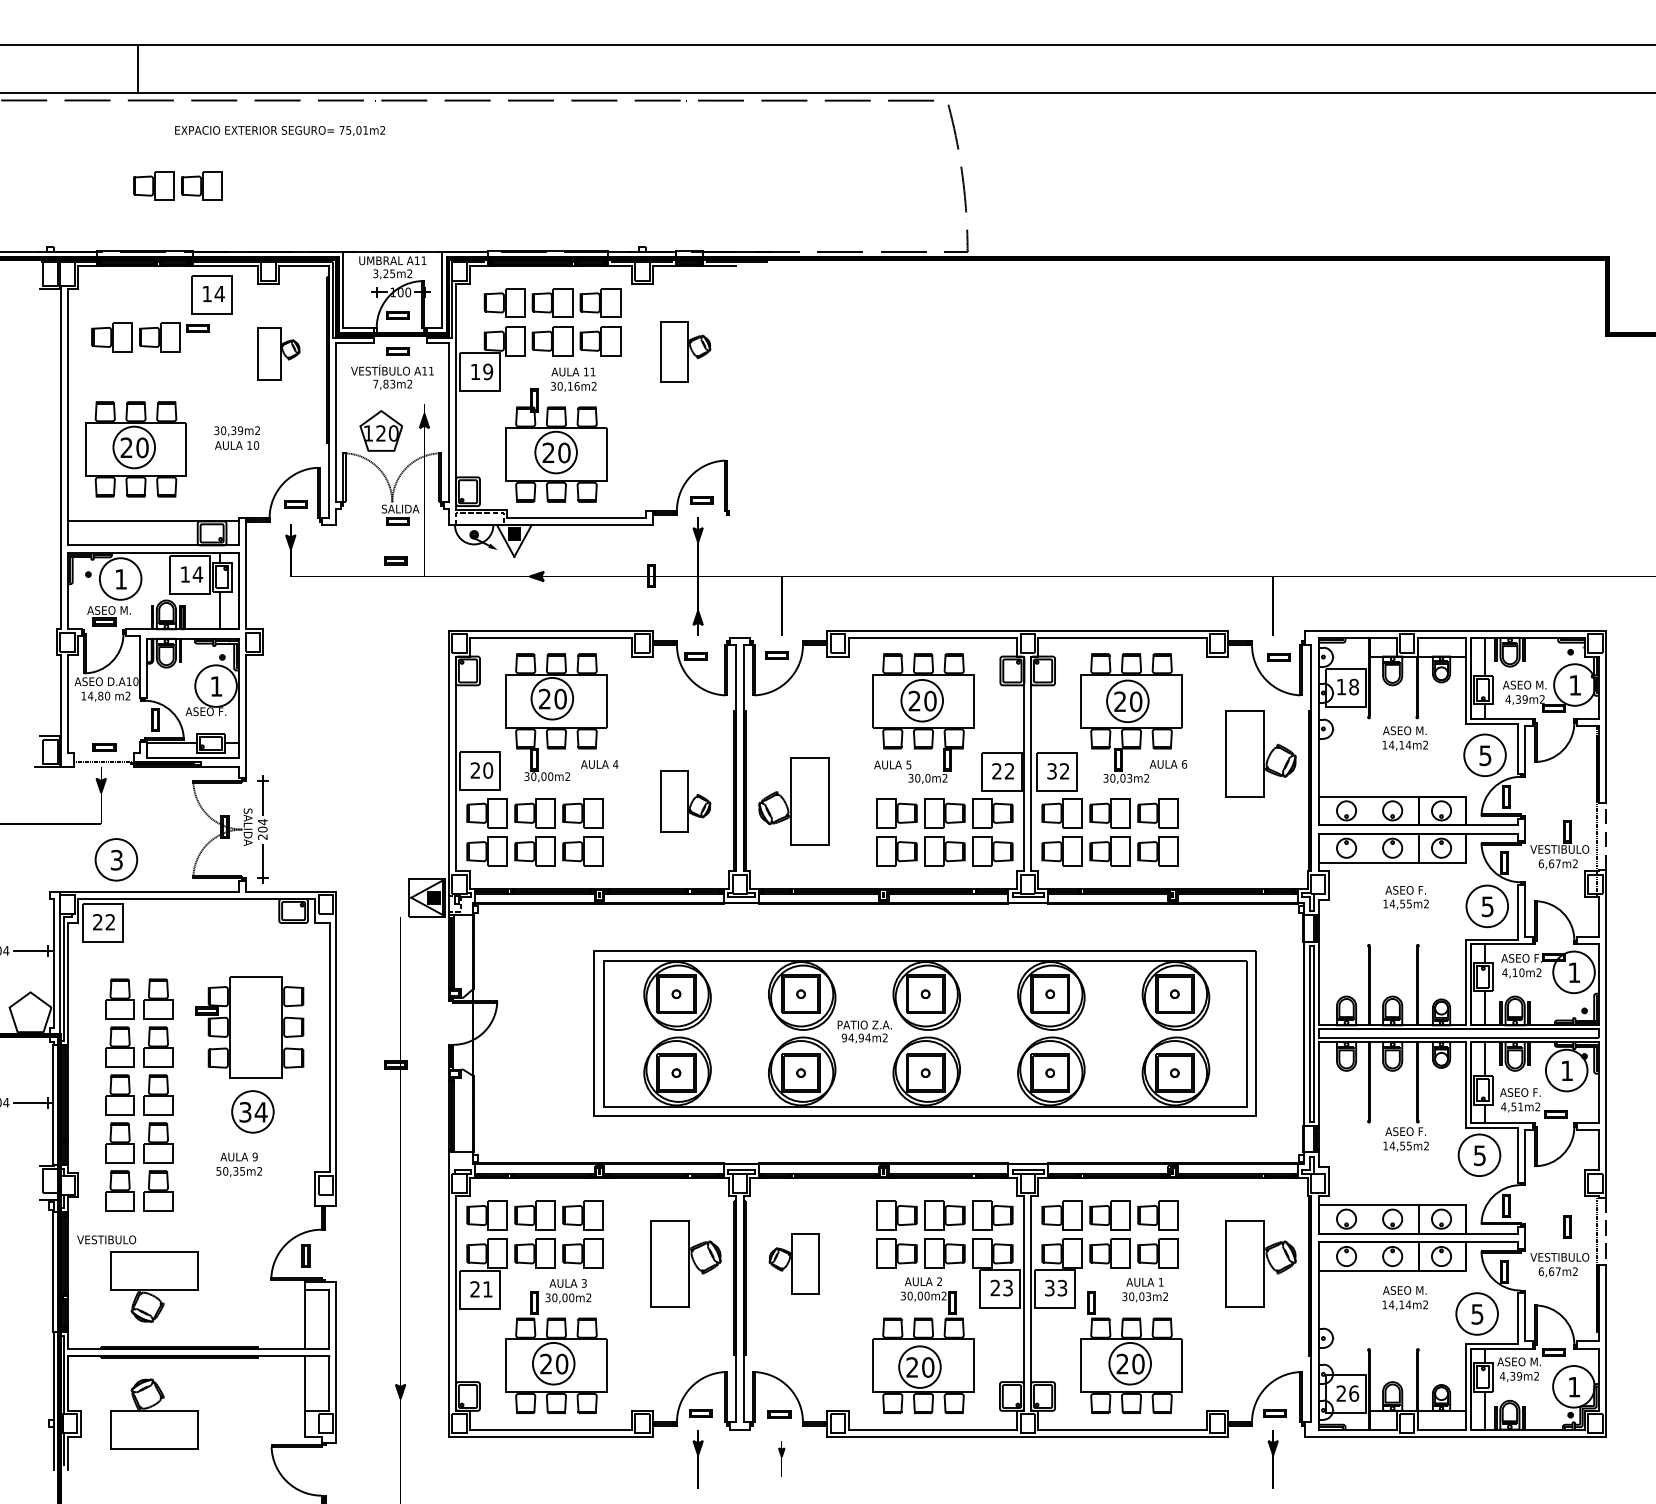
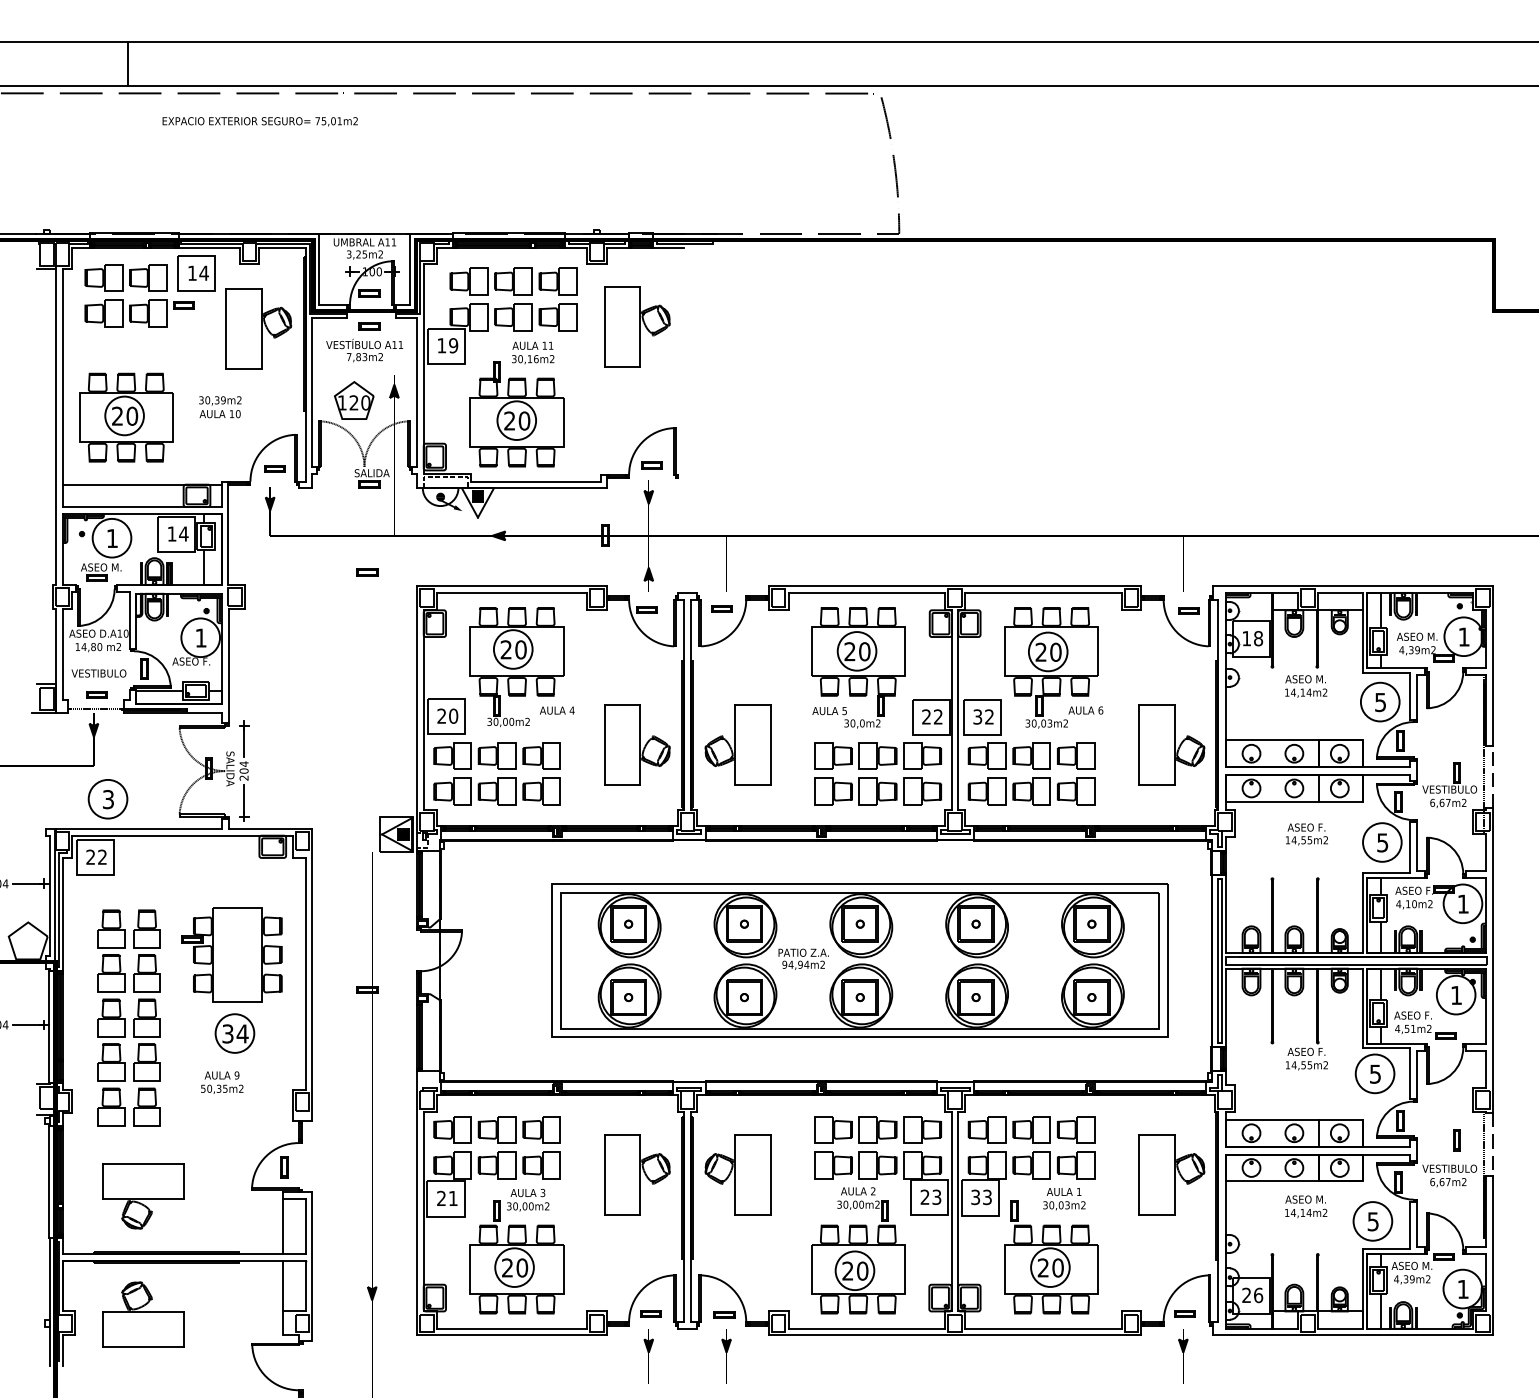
part: (177, 185) -> (125, 277), moved
part: (685, 351) -> (637, 326), size x1.43
part: (278, 353) -> (258, 328), size x1.67
part: (395, 561) -> (367, 572), moved
part: (1260, 753) -> (1171, 744), moved
part: (685, 800) -> (637, 744), size x1.43
text: (106, 1239) -> (98, 673), moved
part: (793, 1263) -> (737, 1174), size x1.43
part: (781, 1459) -> (726, 1356), size x1.67

